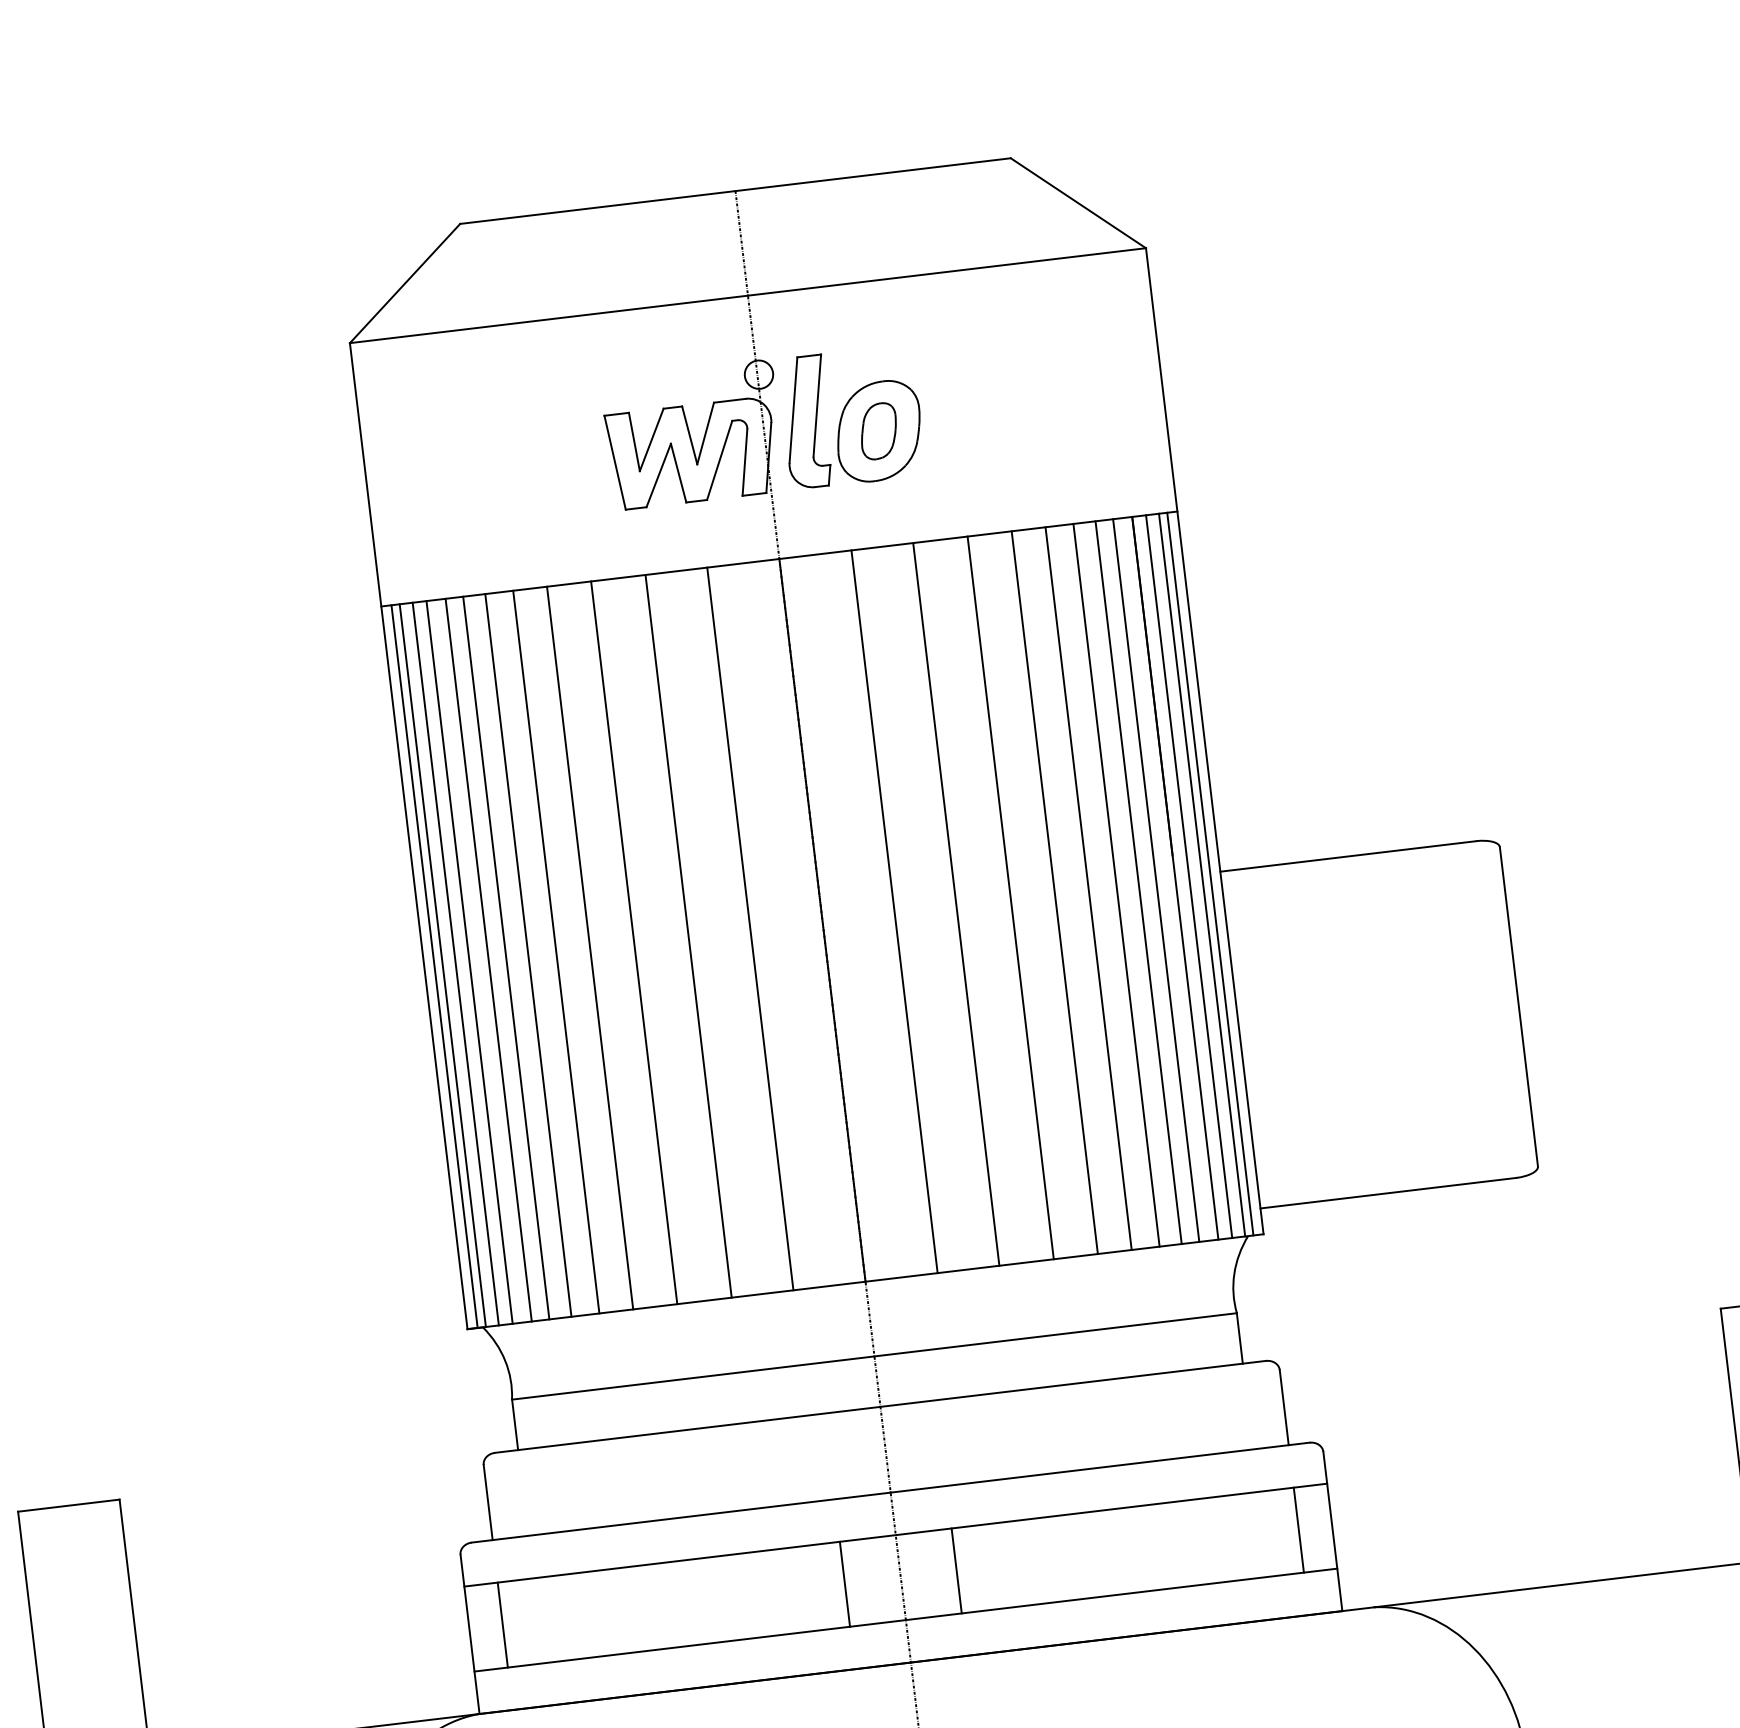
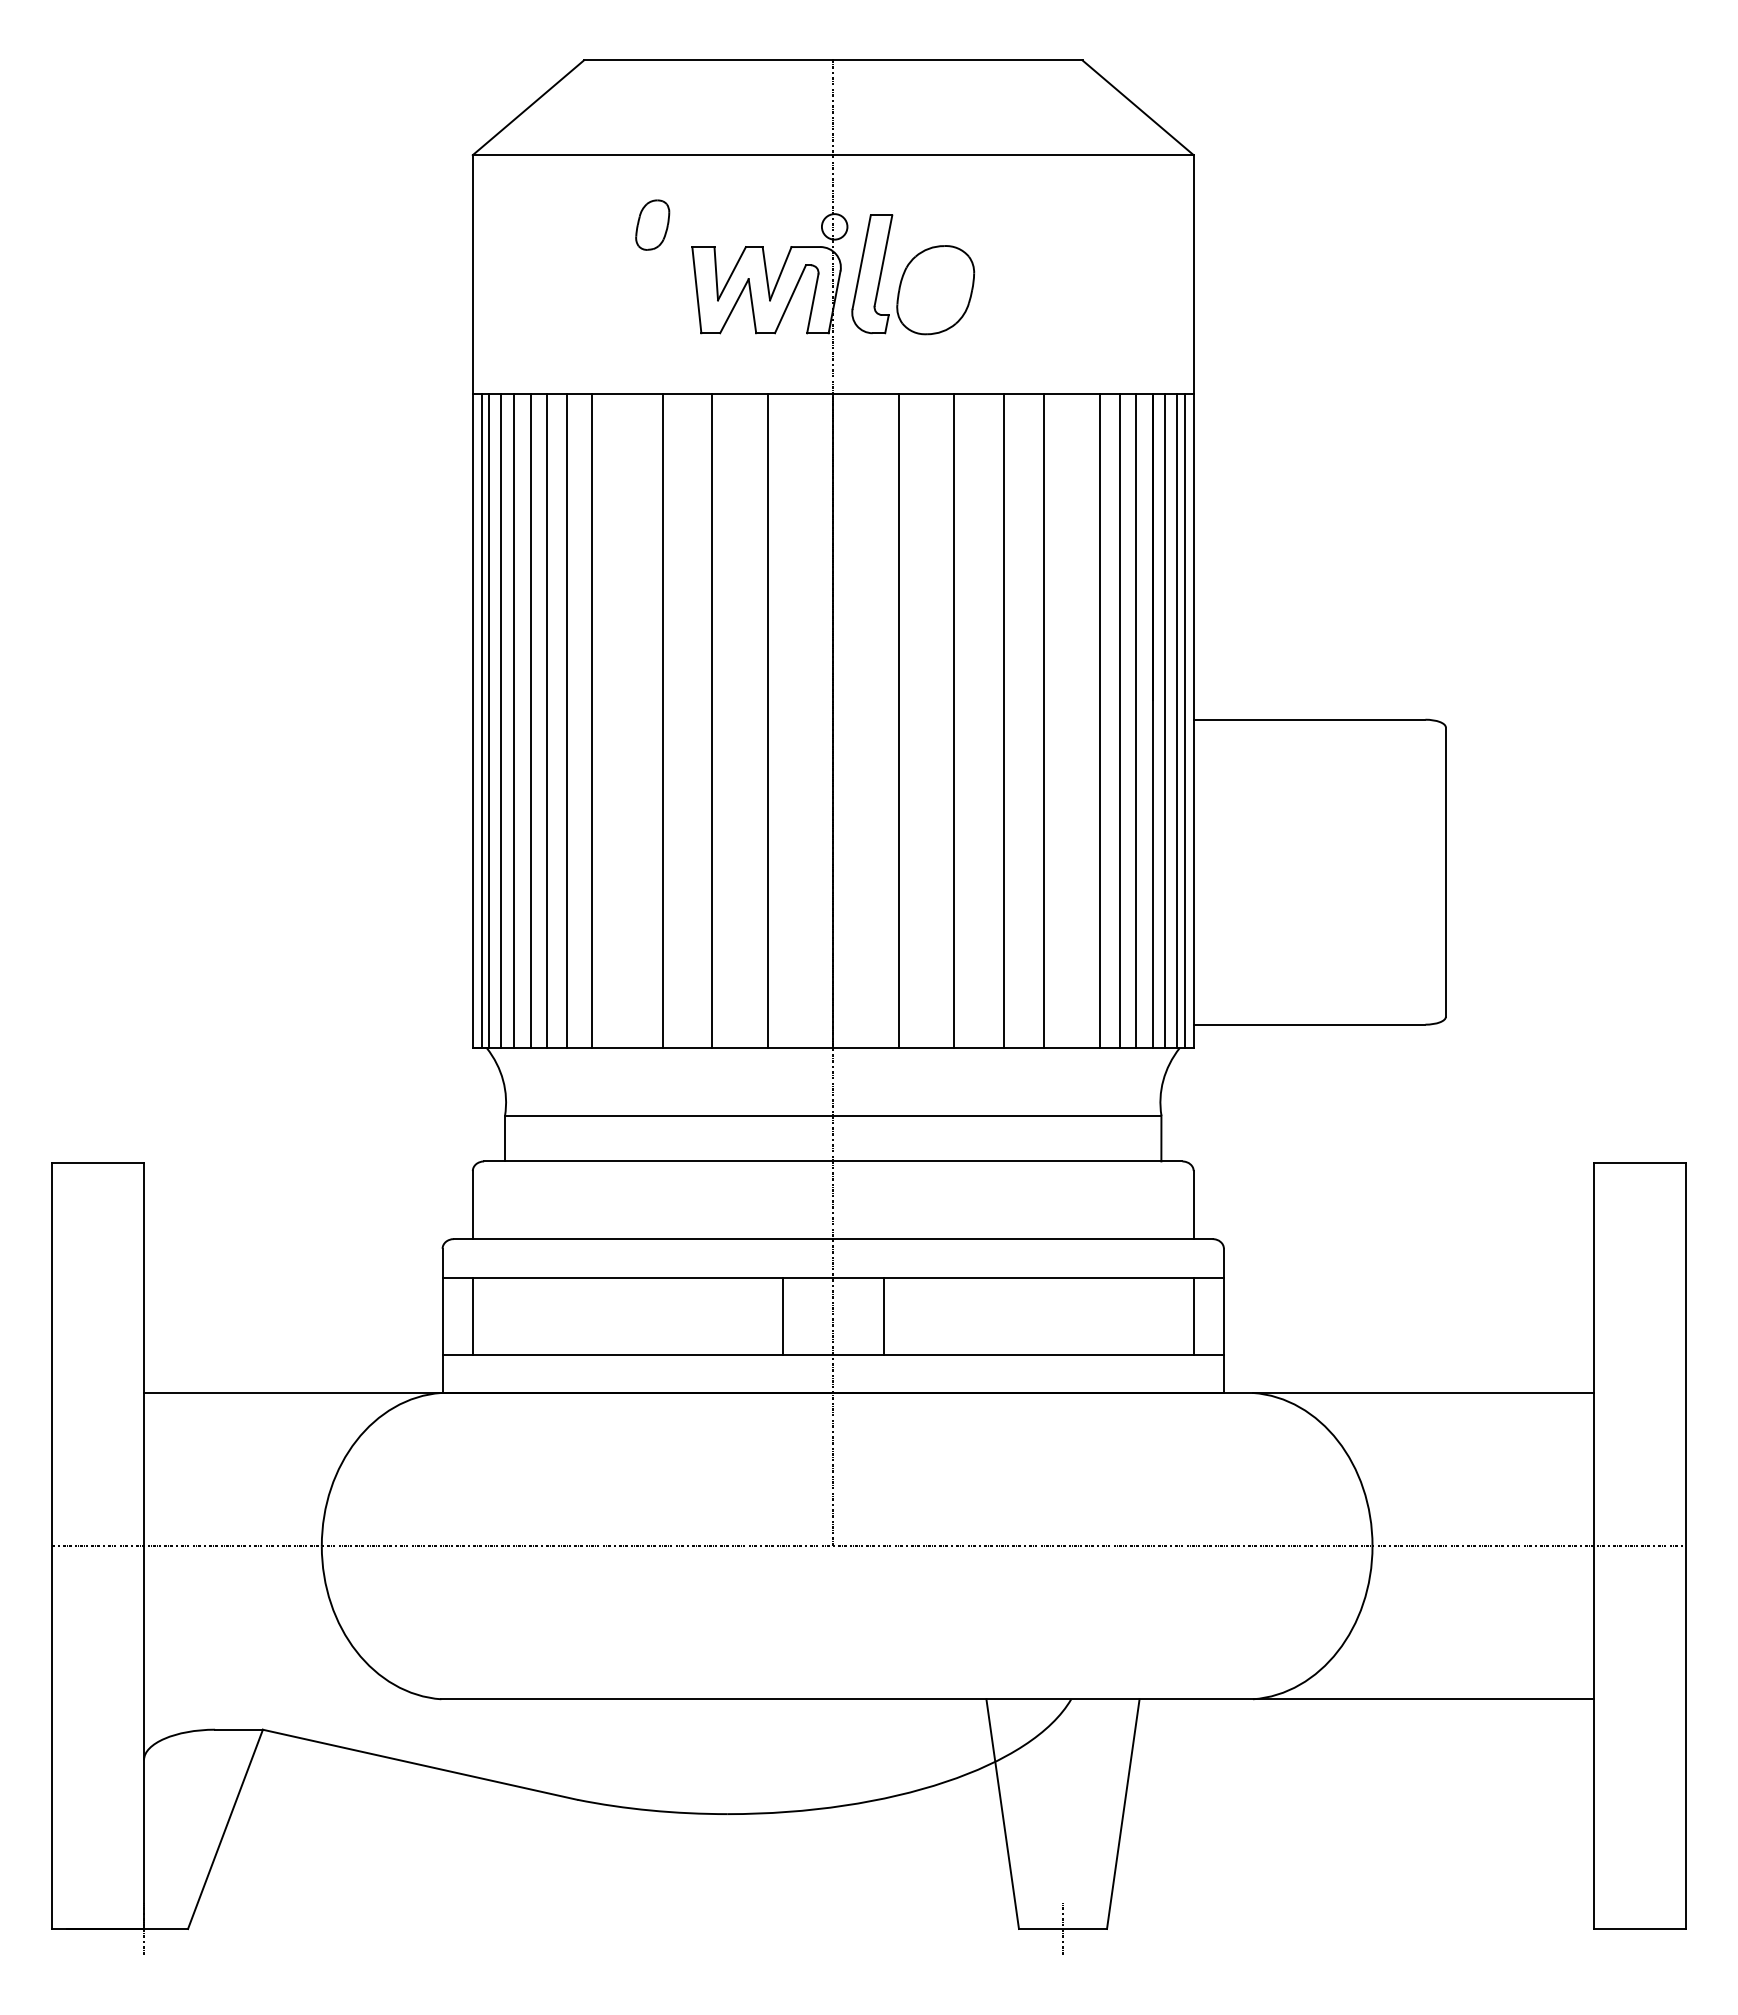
part: (878, 430) -> (652, 224), moved
line: (1088, 888) -> (1074, 720), removed
line: (589, 947) -> (622, 720), removed

